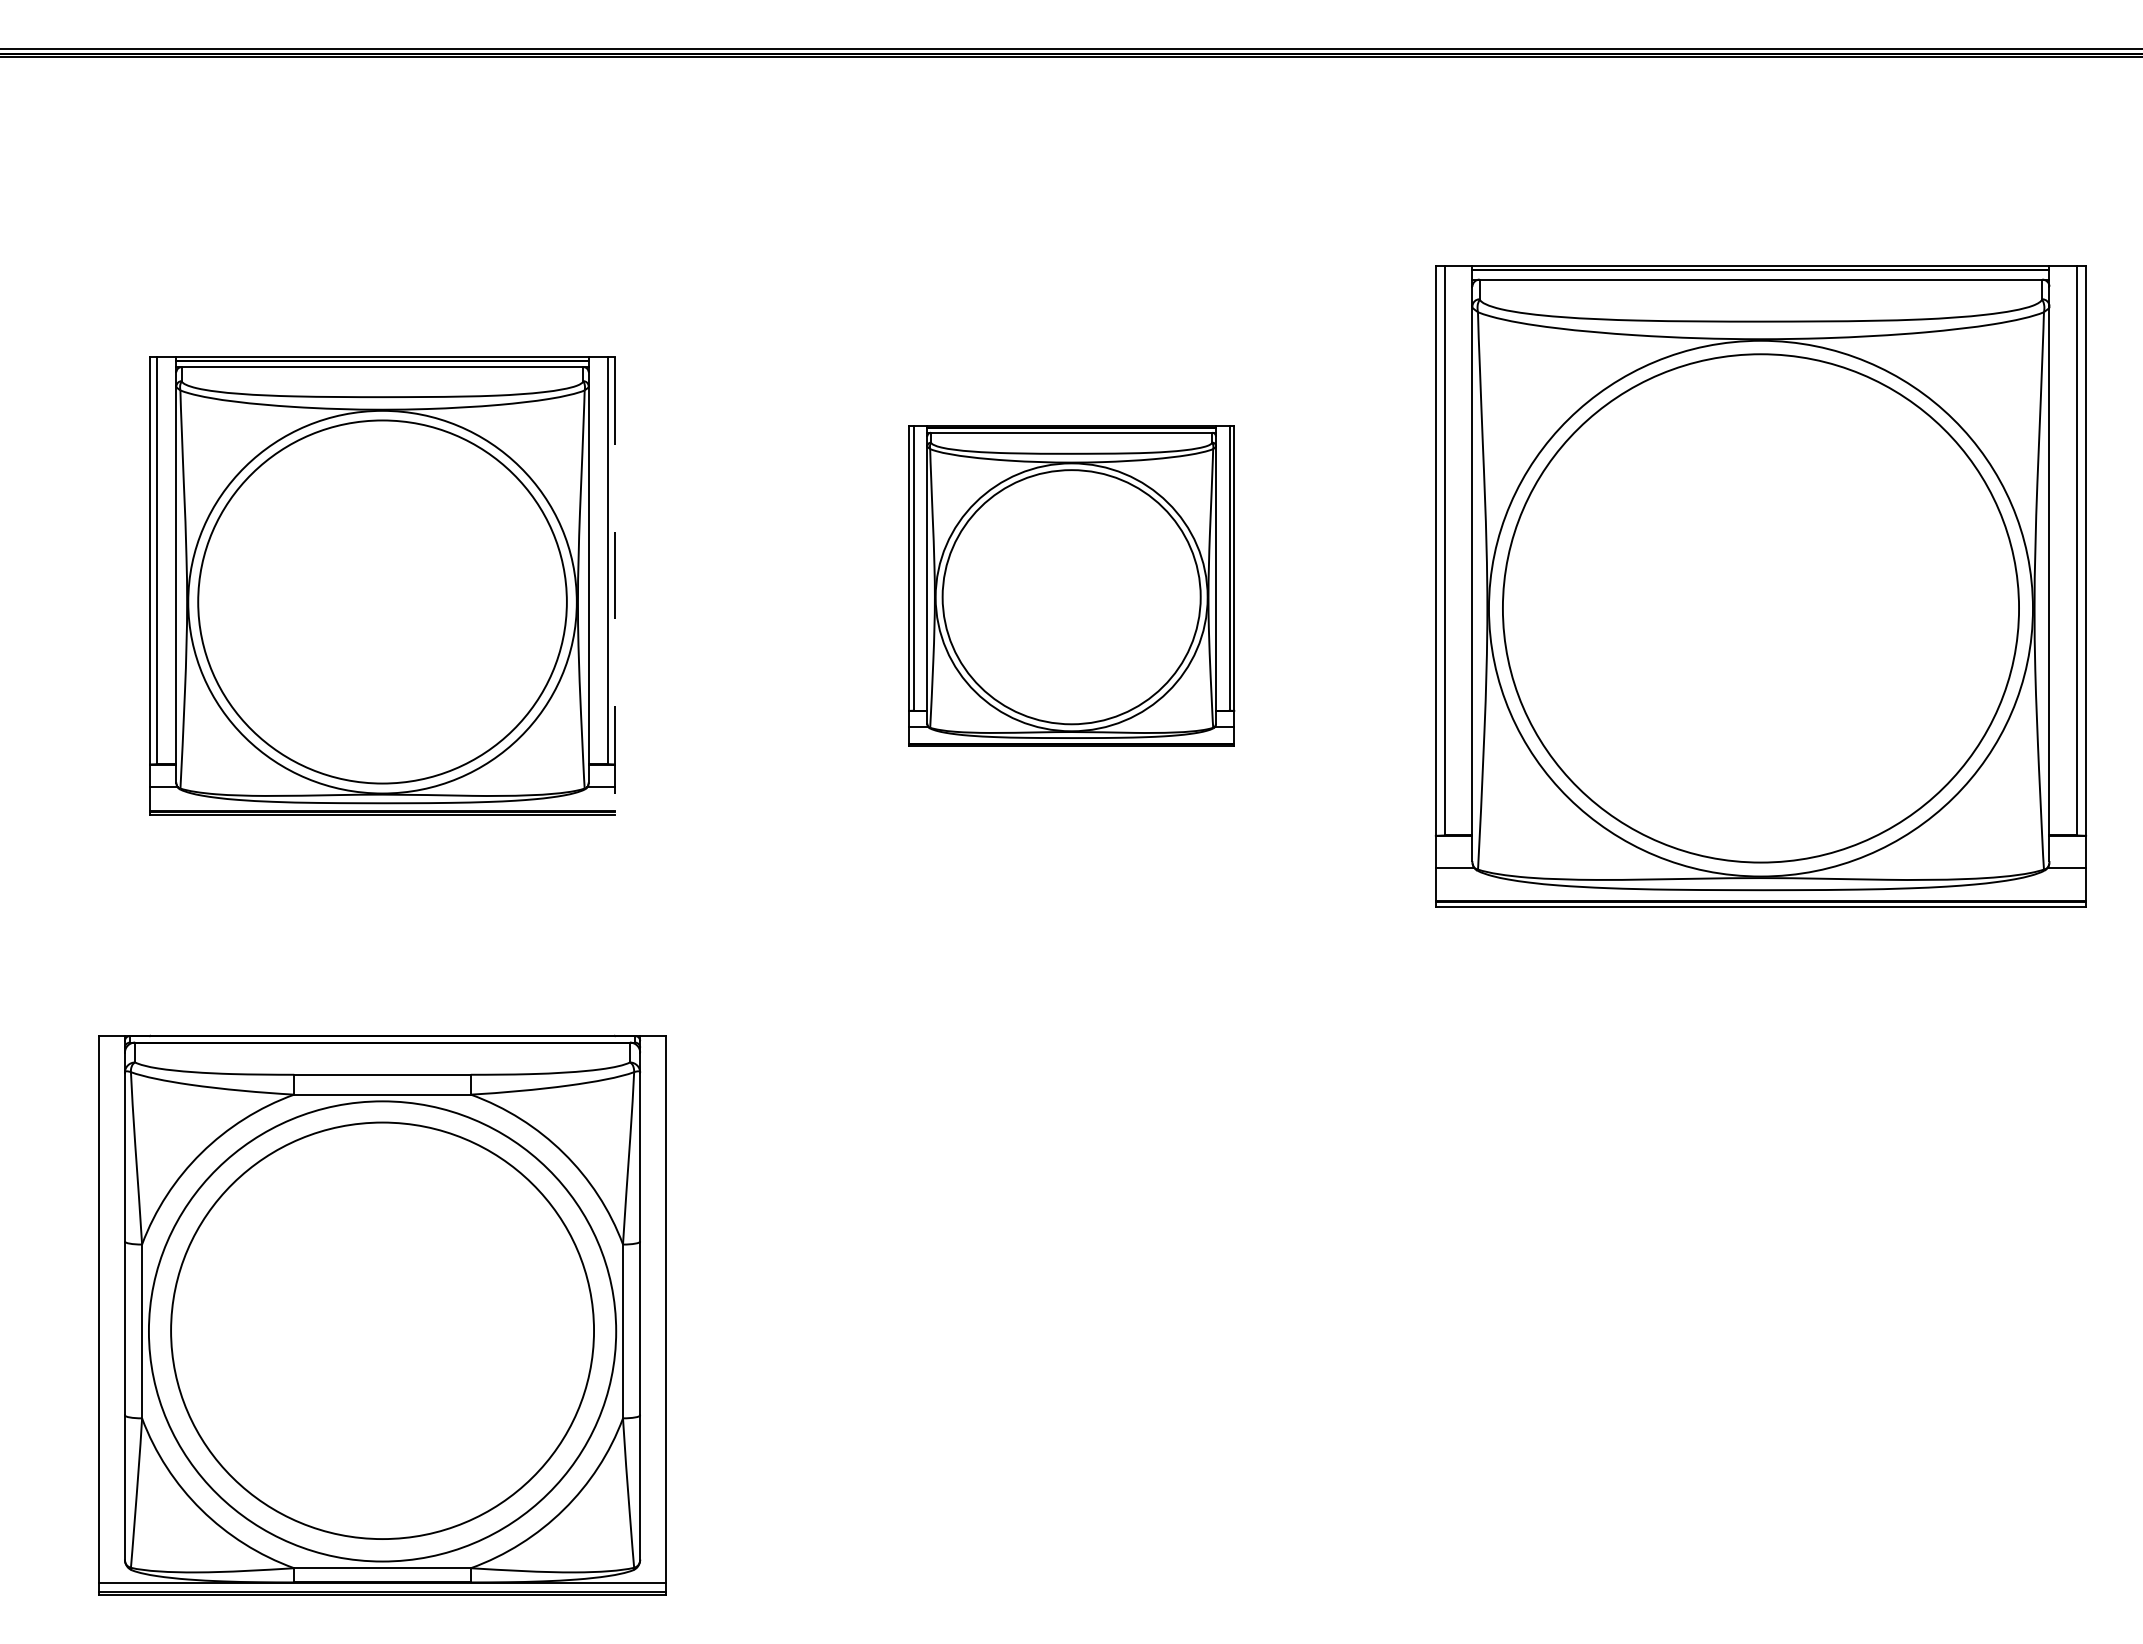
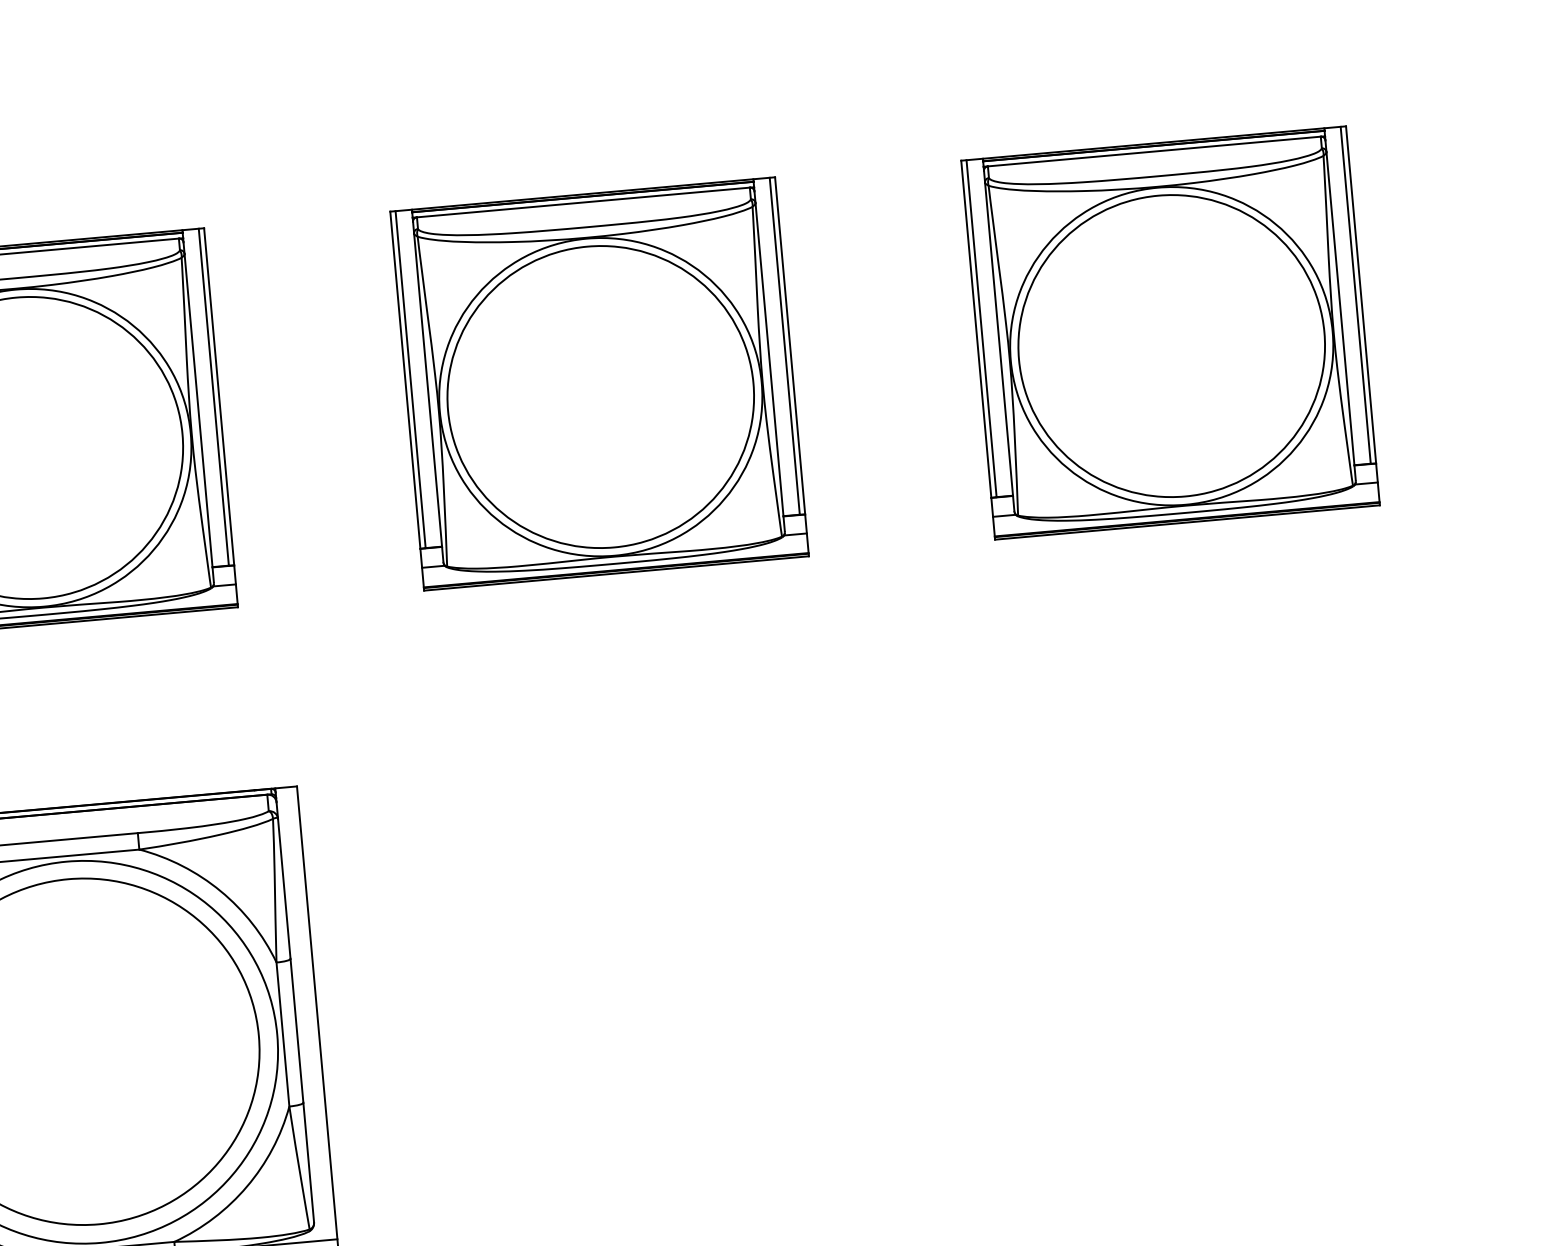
part: (1071, 585) -> (599, 383), size x1.43
part: (1760, 585) -> (1170, 332), size x0.71
line: (614, 586) -> (220, 418), dashed -> solid

